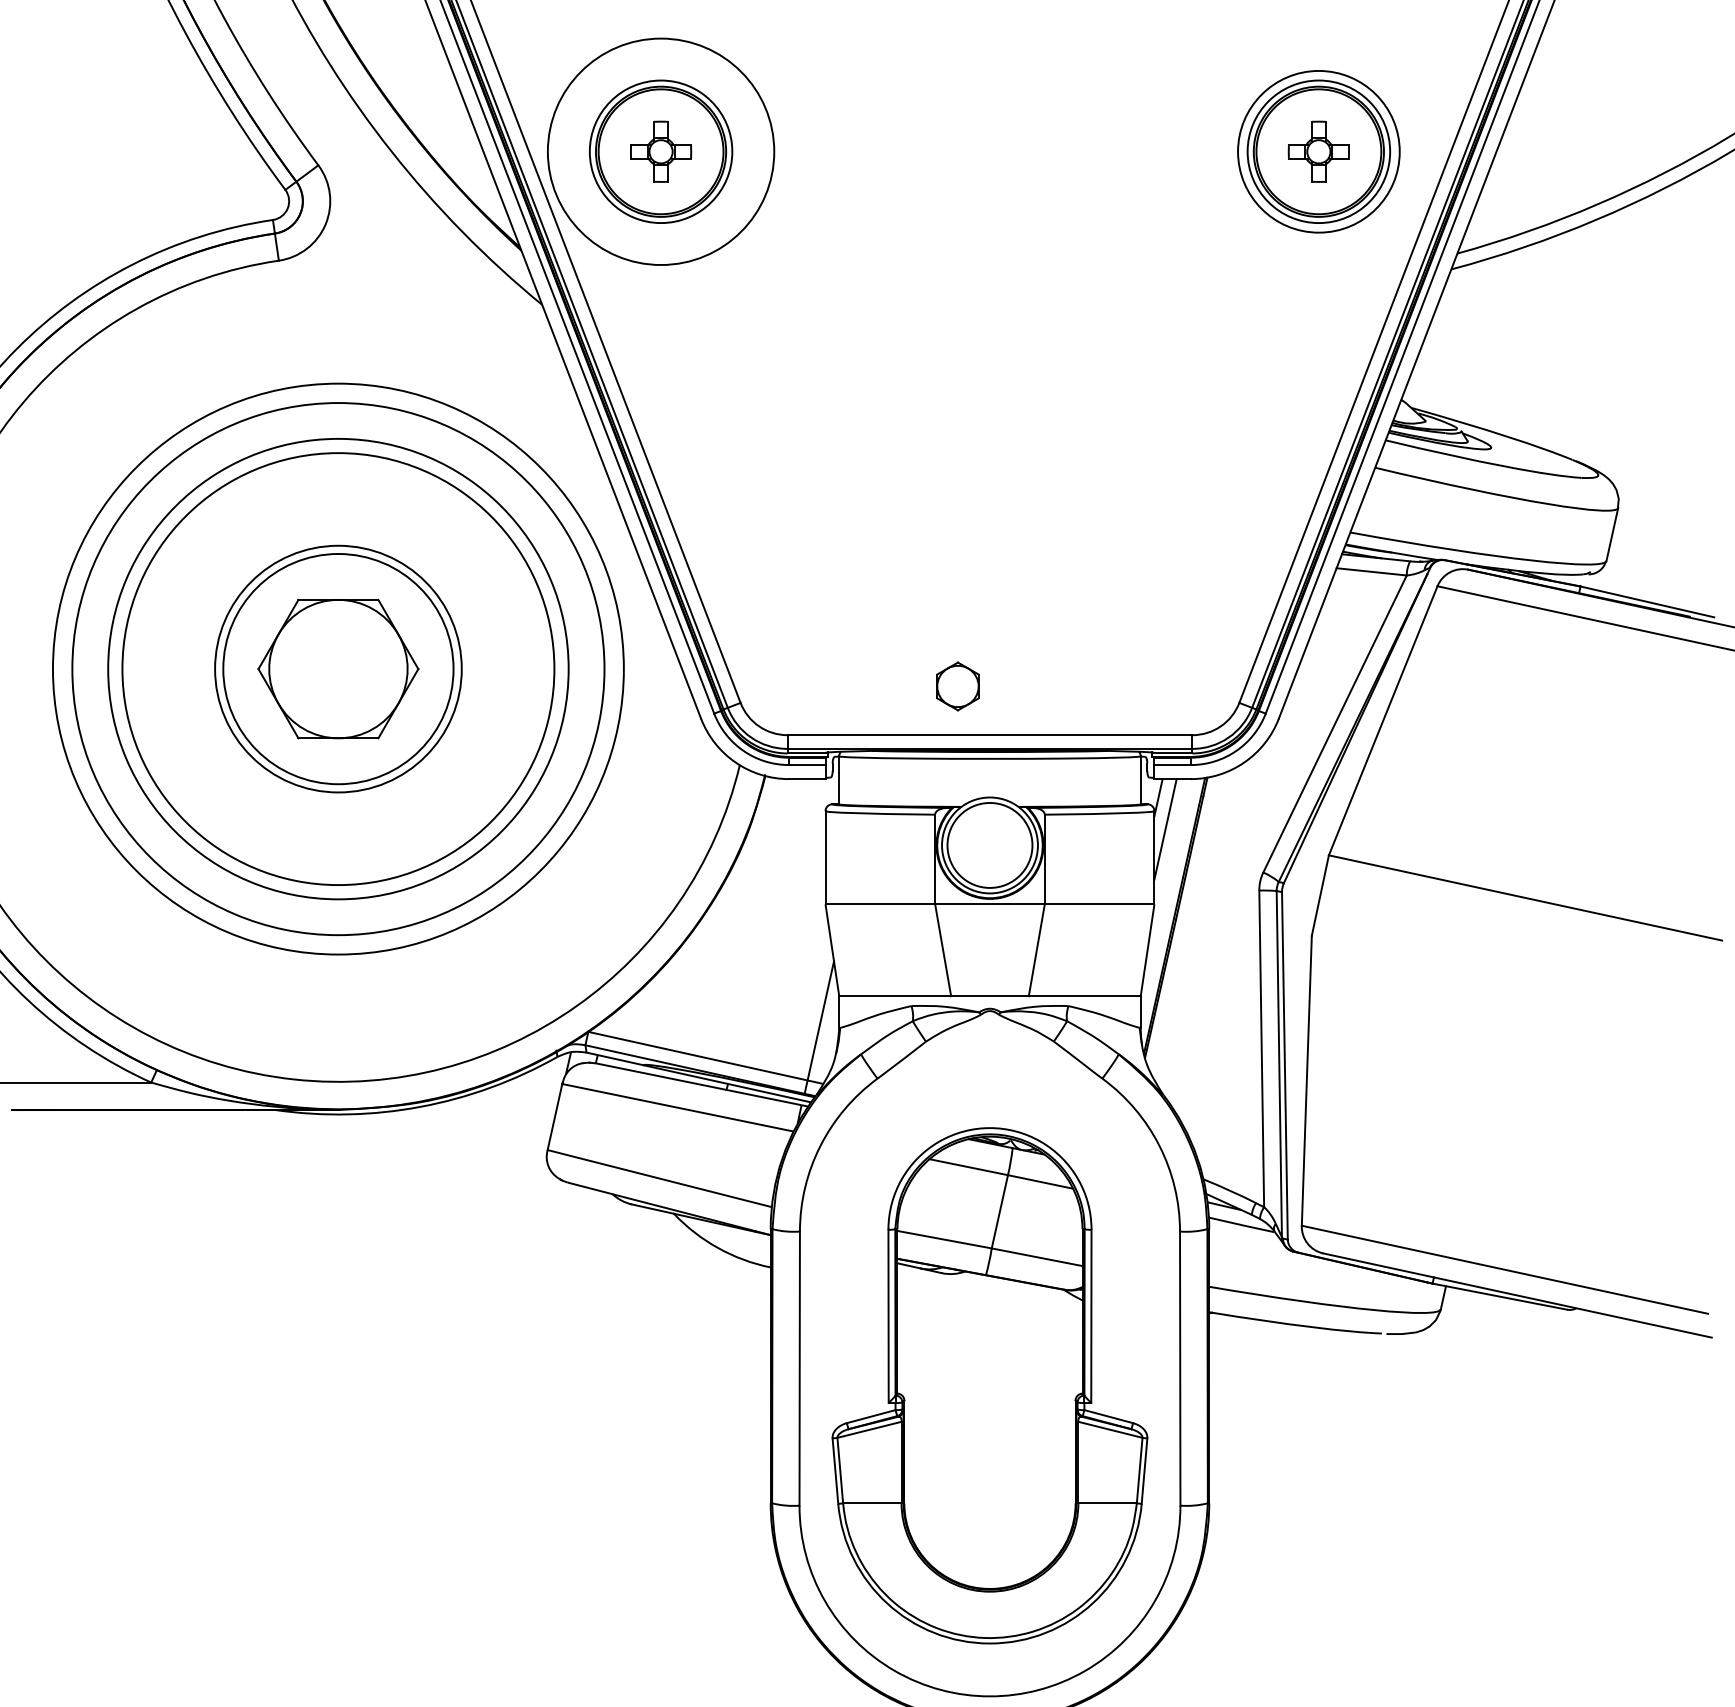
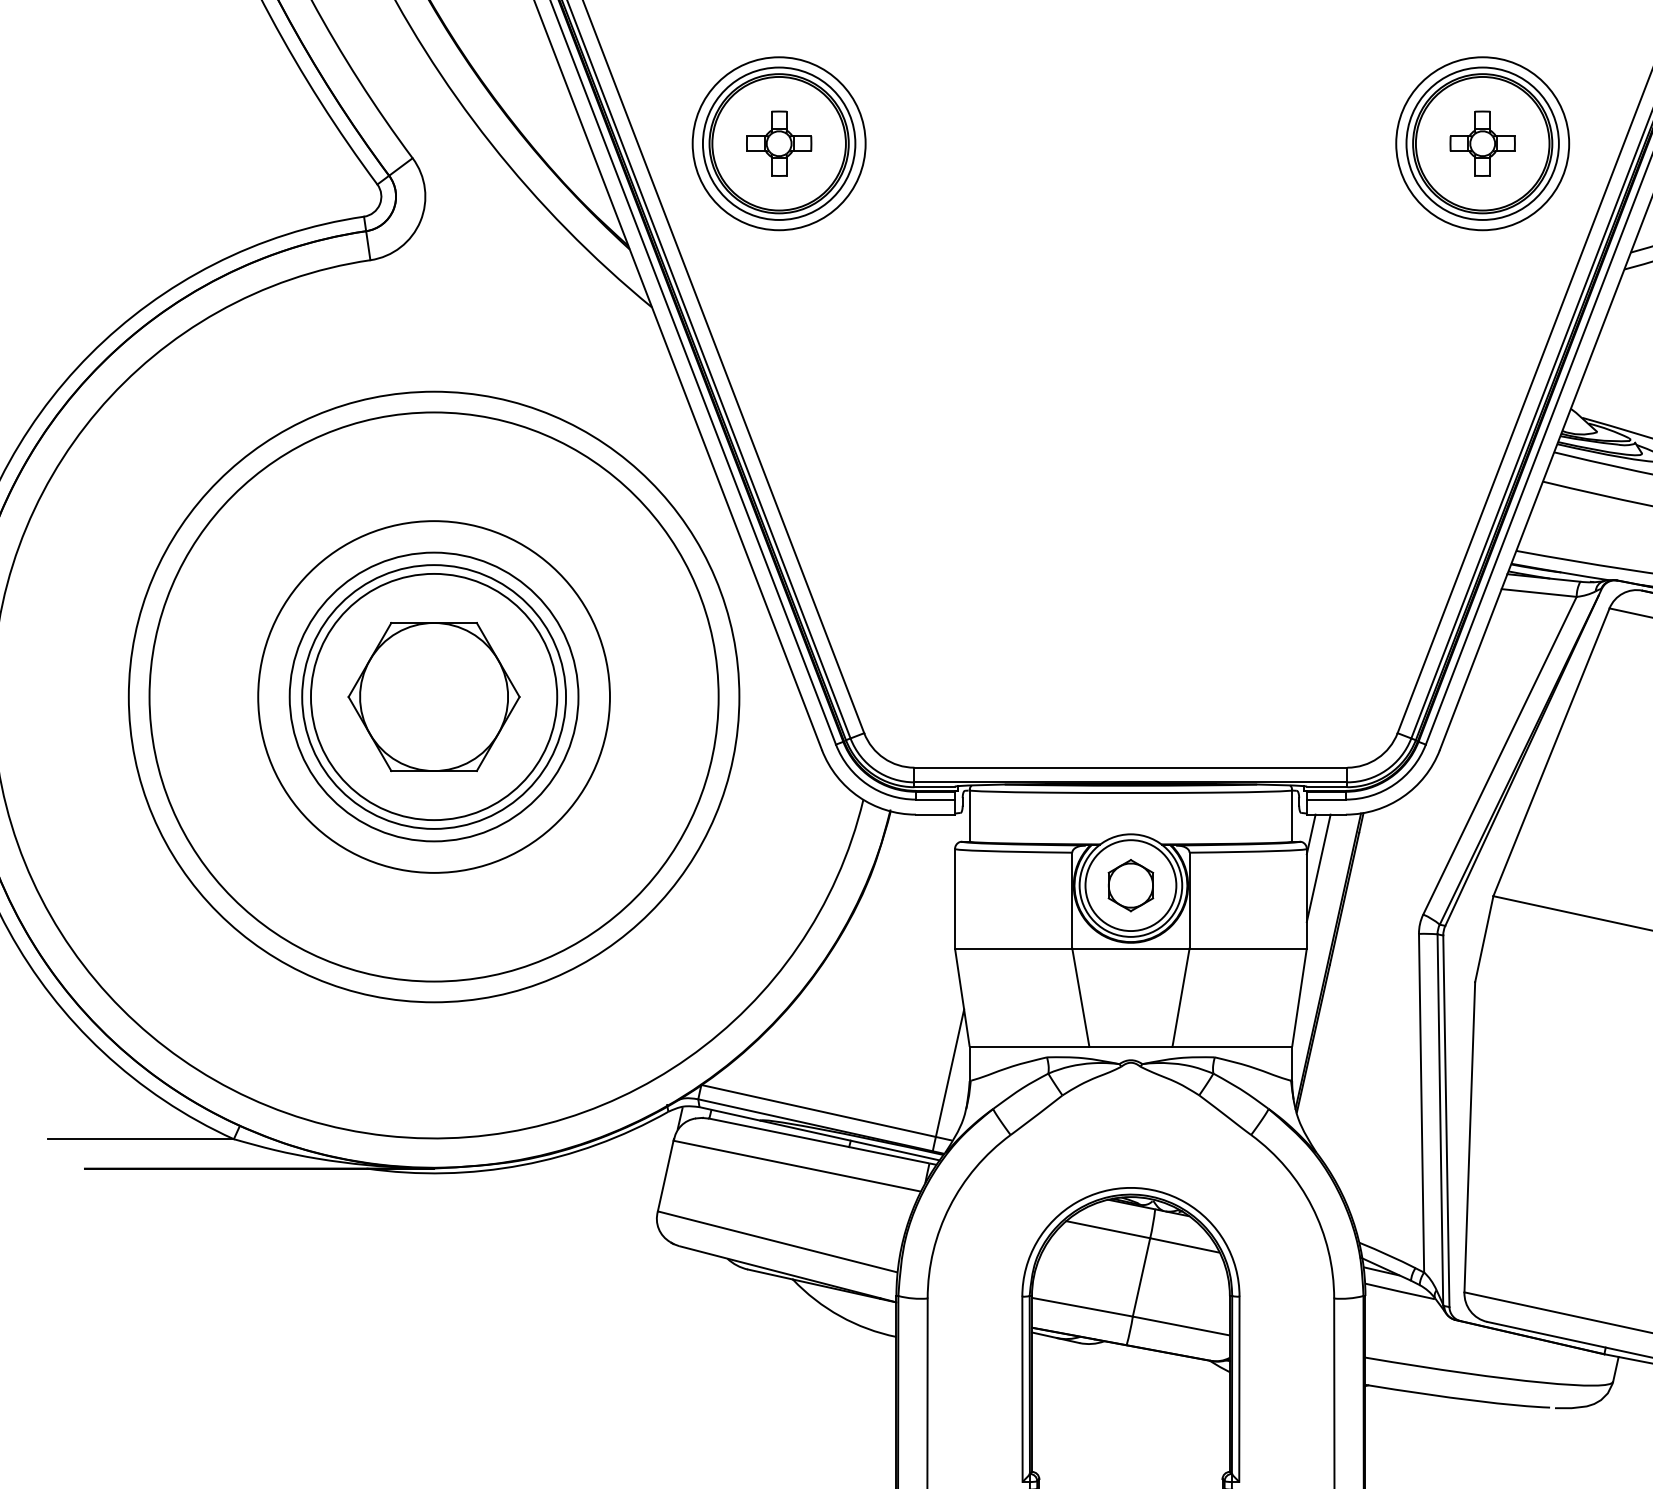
circle: (660, 151) -> (778, 143), size x0.71
circle: (337, 668) -> (433, 696), size x0.71
circle: (338, 669) -> (434, 697), size x0.62
part: (957, 686) -> (1130, 885), moved

